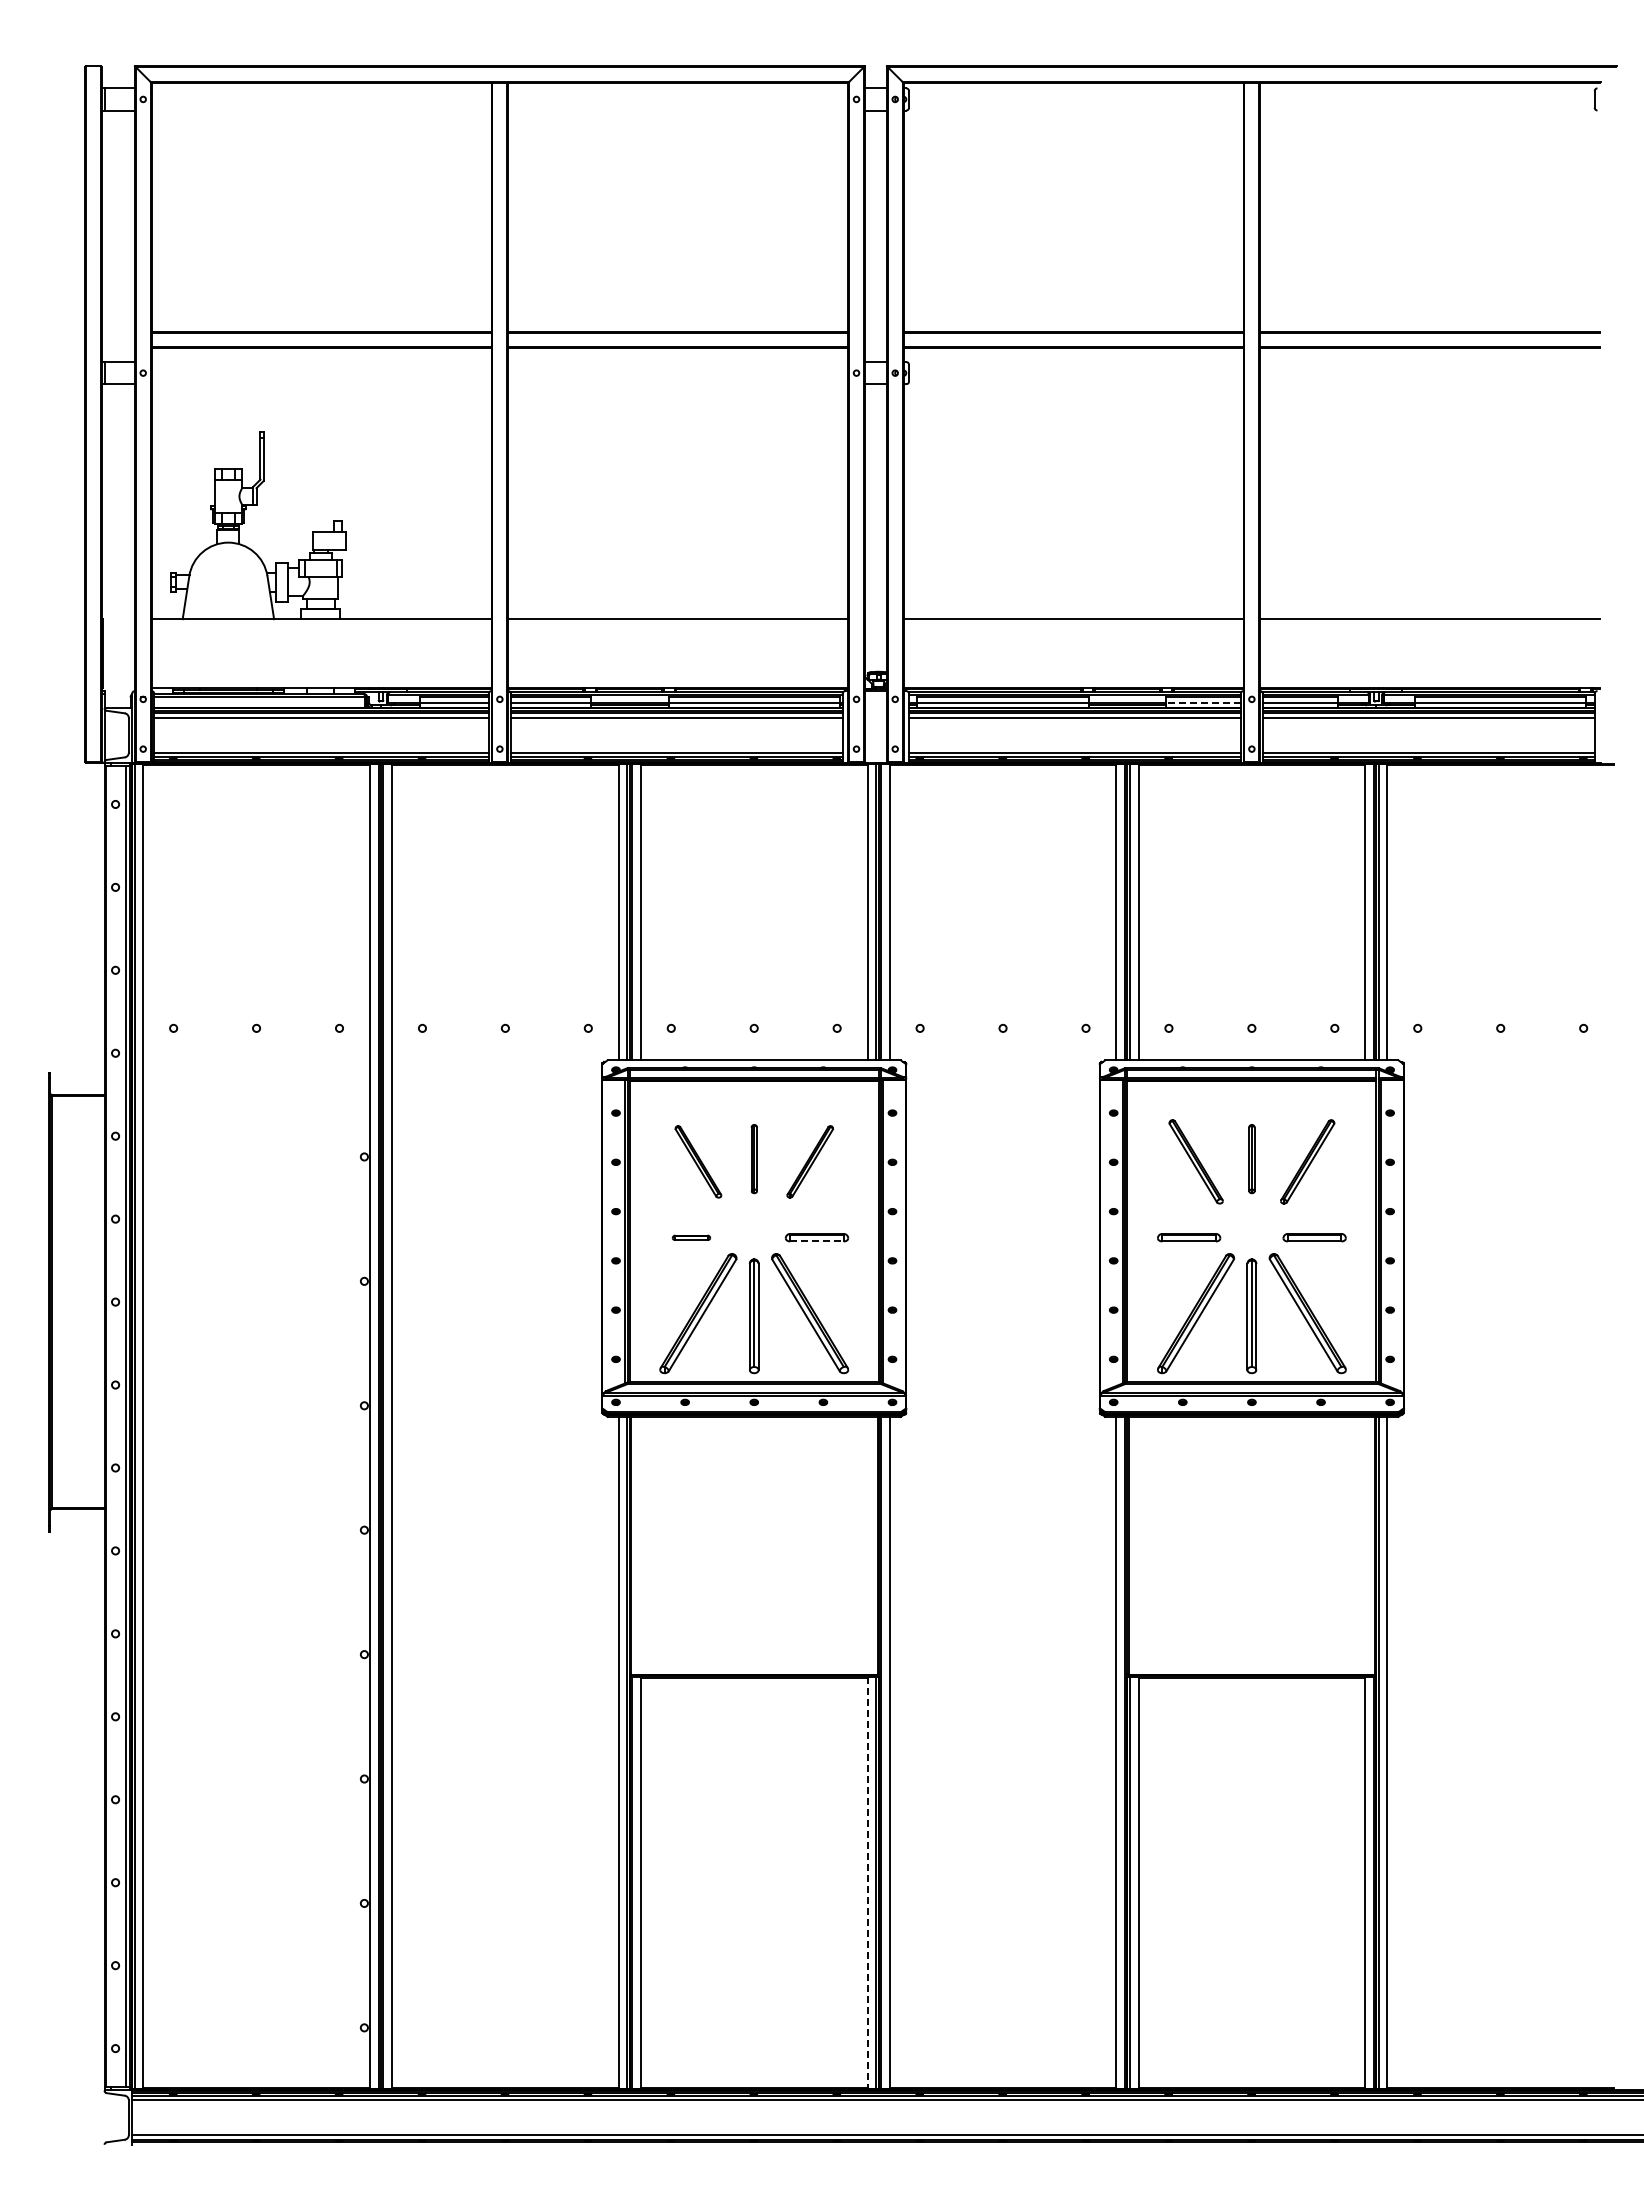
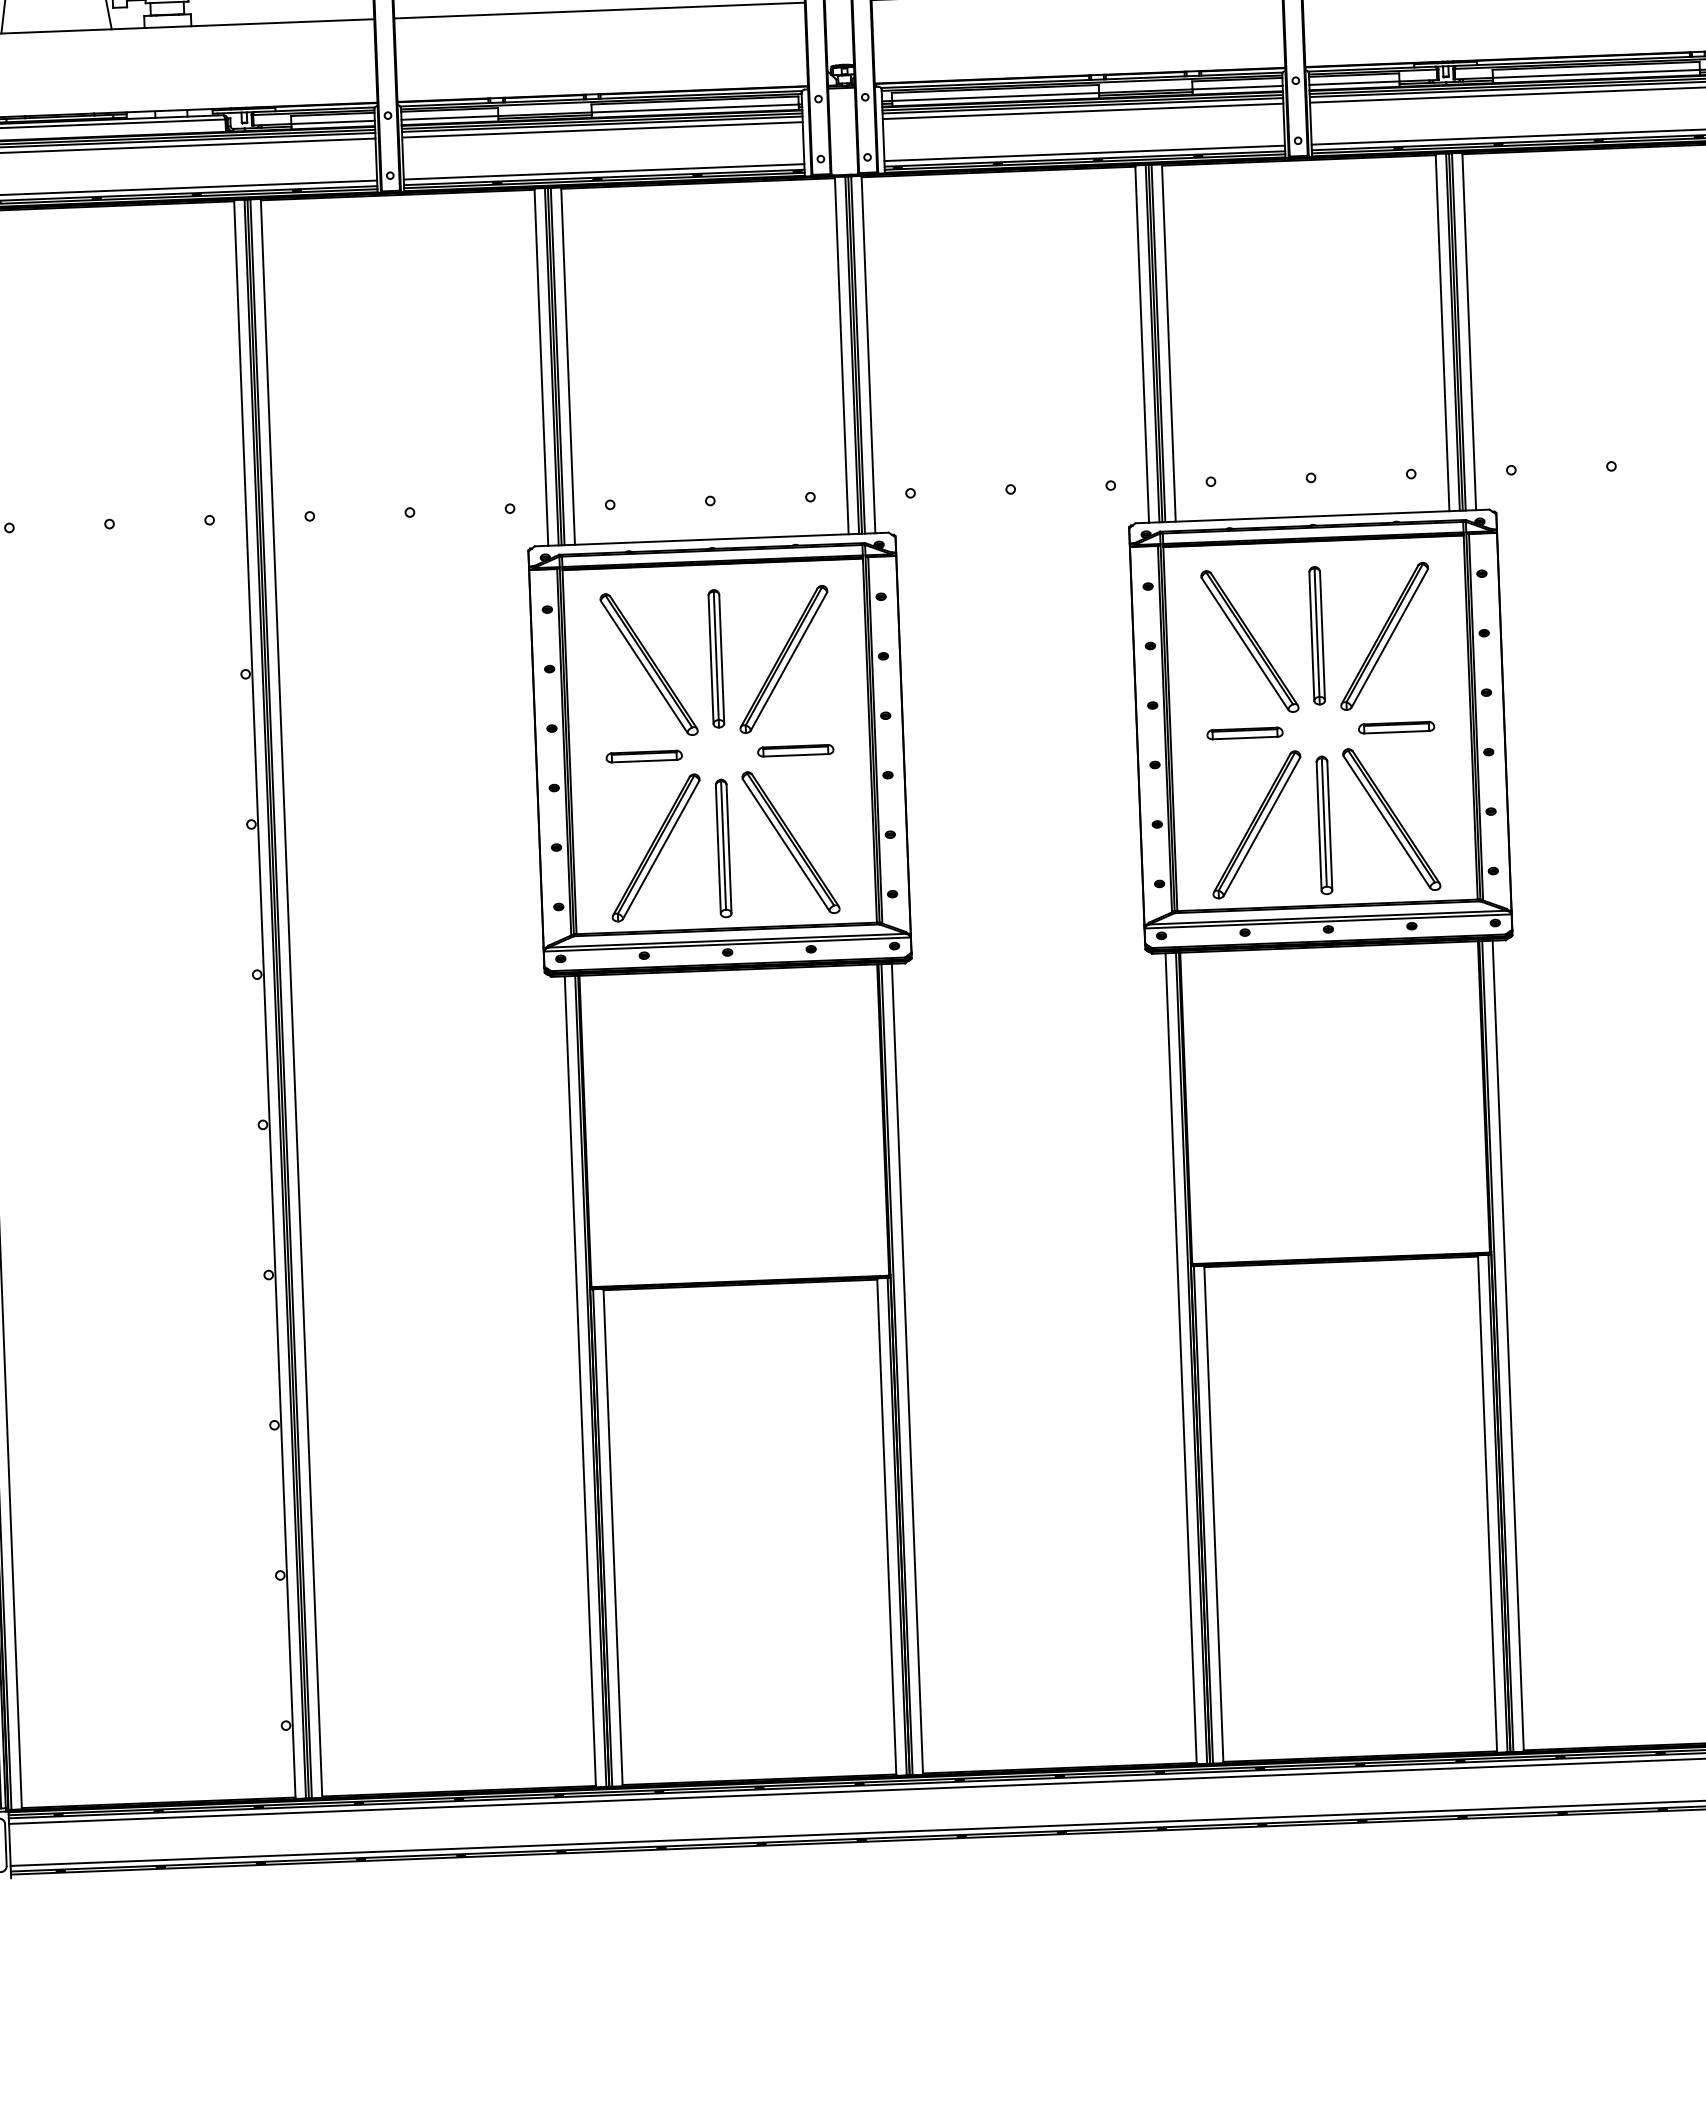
line: (1203, 703) -> (1237, 87), dashed -> solid
part: (754, 1158) -> (716, 658), size x1.67
part: (1251, 1158) -> (1316, 635), size x1.67
part: (698, 1161) -> (649, 664), size x1.67
part: (810, 1161) -> (784, 659), size x1.67
part: (1196, 1161) -> (1250, 641), size x1.43
part: (1307, 1161) -> (1384, 636), size x1.43
part: (691, 1237) -> (644, 756), size x1.67
line: (816, 1241) -> (795, 755), dashed -> solid
line: (867, 1883) -> (886, 1528), dashed -> solid

